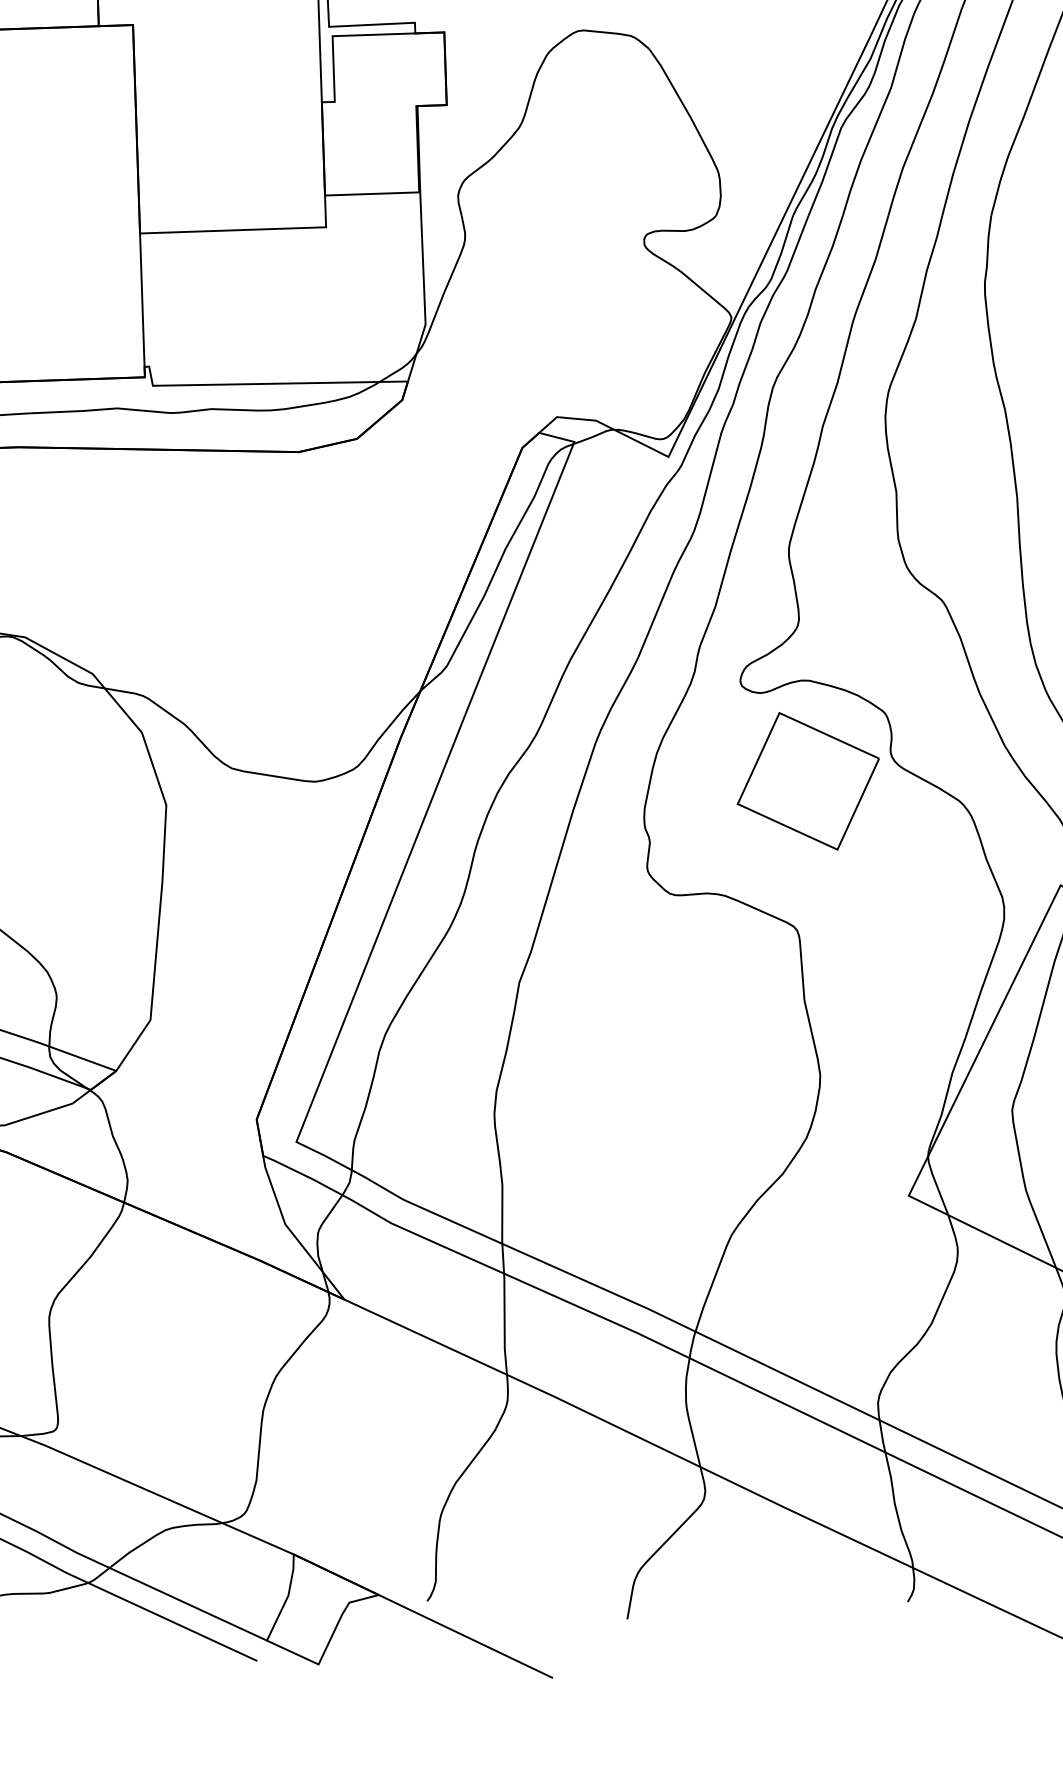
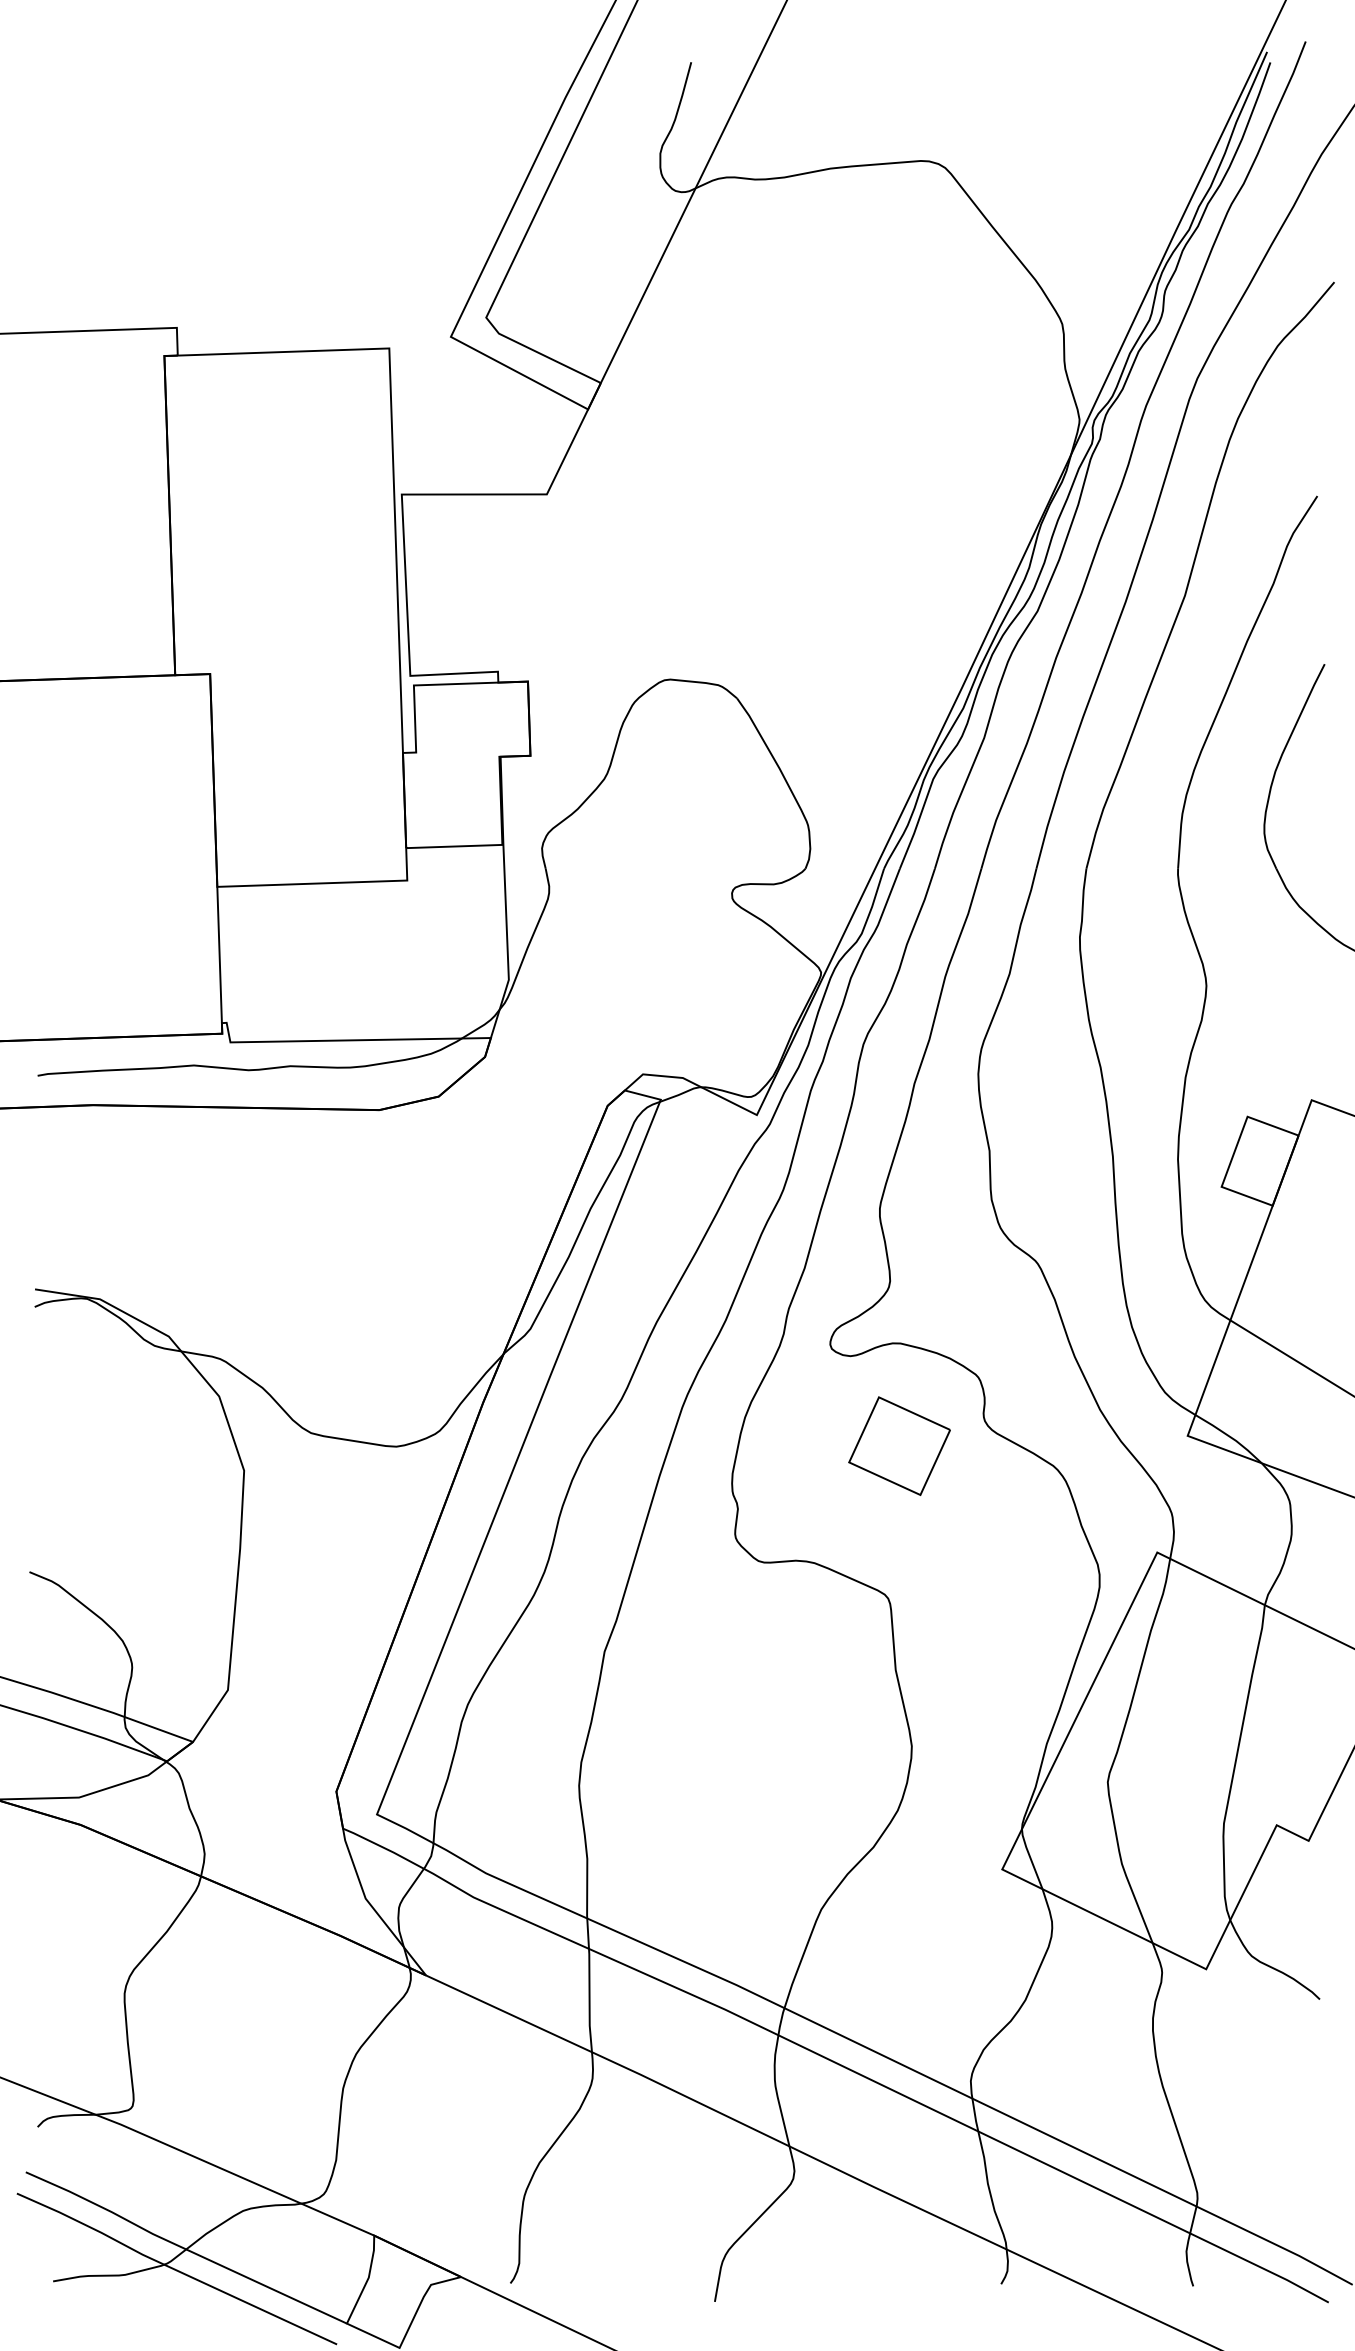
part: (808, 780) -> (899, 1445), size x0.7

